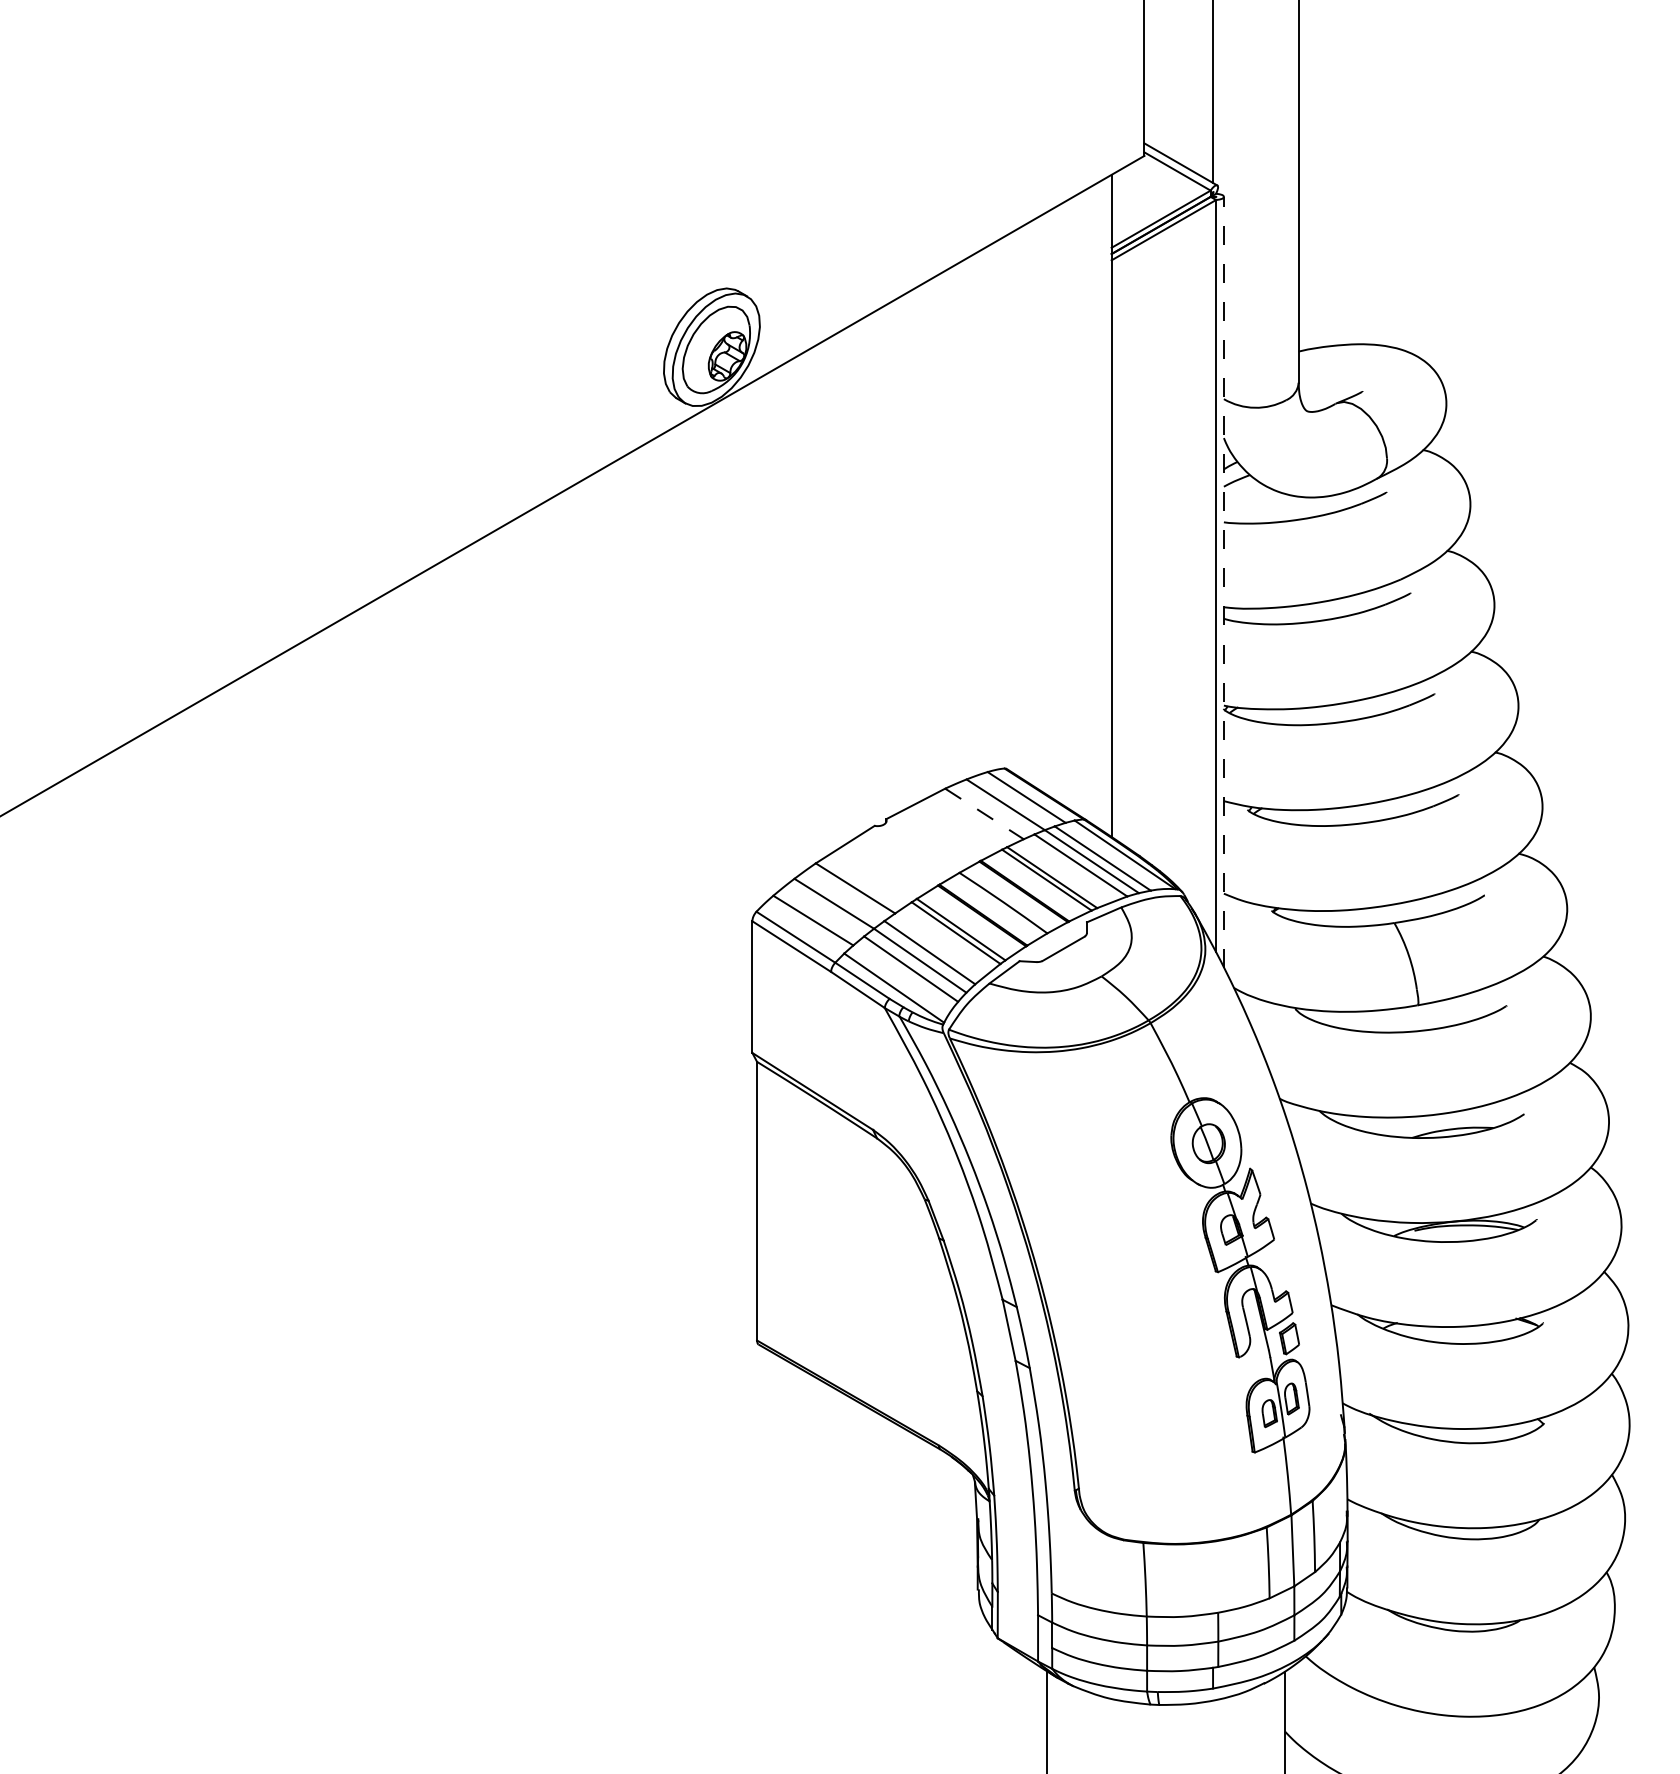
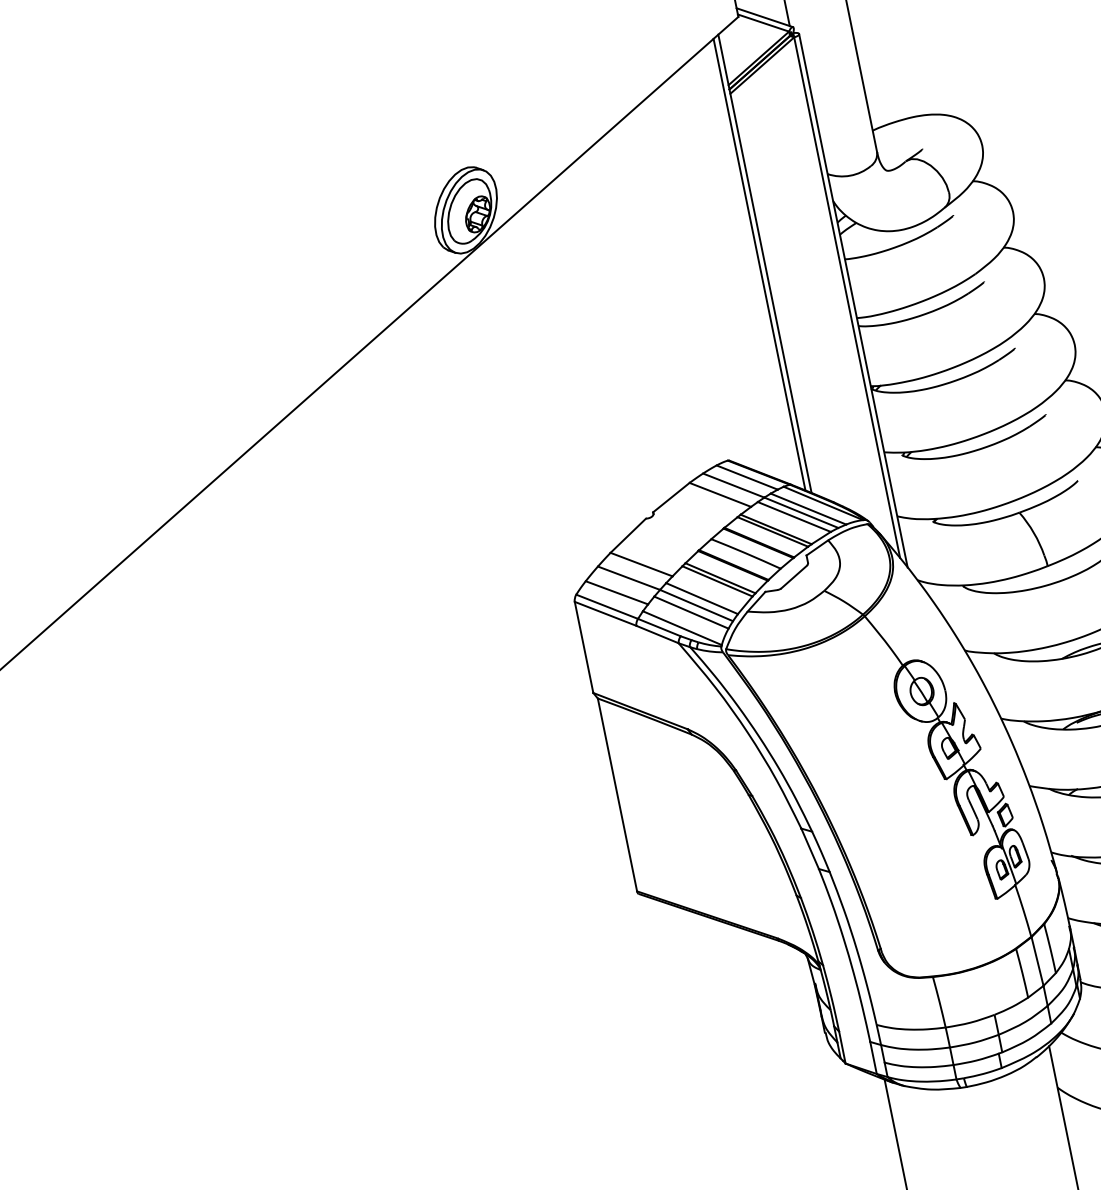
line: (1103, 505) -> (759, 264), added
line: (1223, 581) -> (853, 300), dashed -> solid
line: (984, 813) -> (720, 494), dashed -> solid

